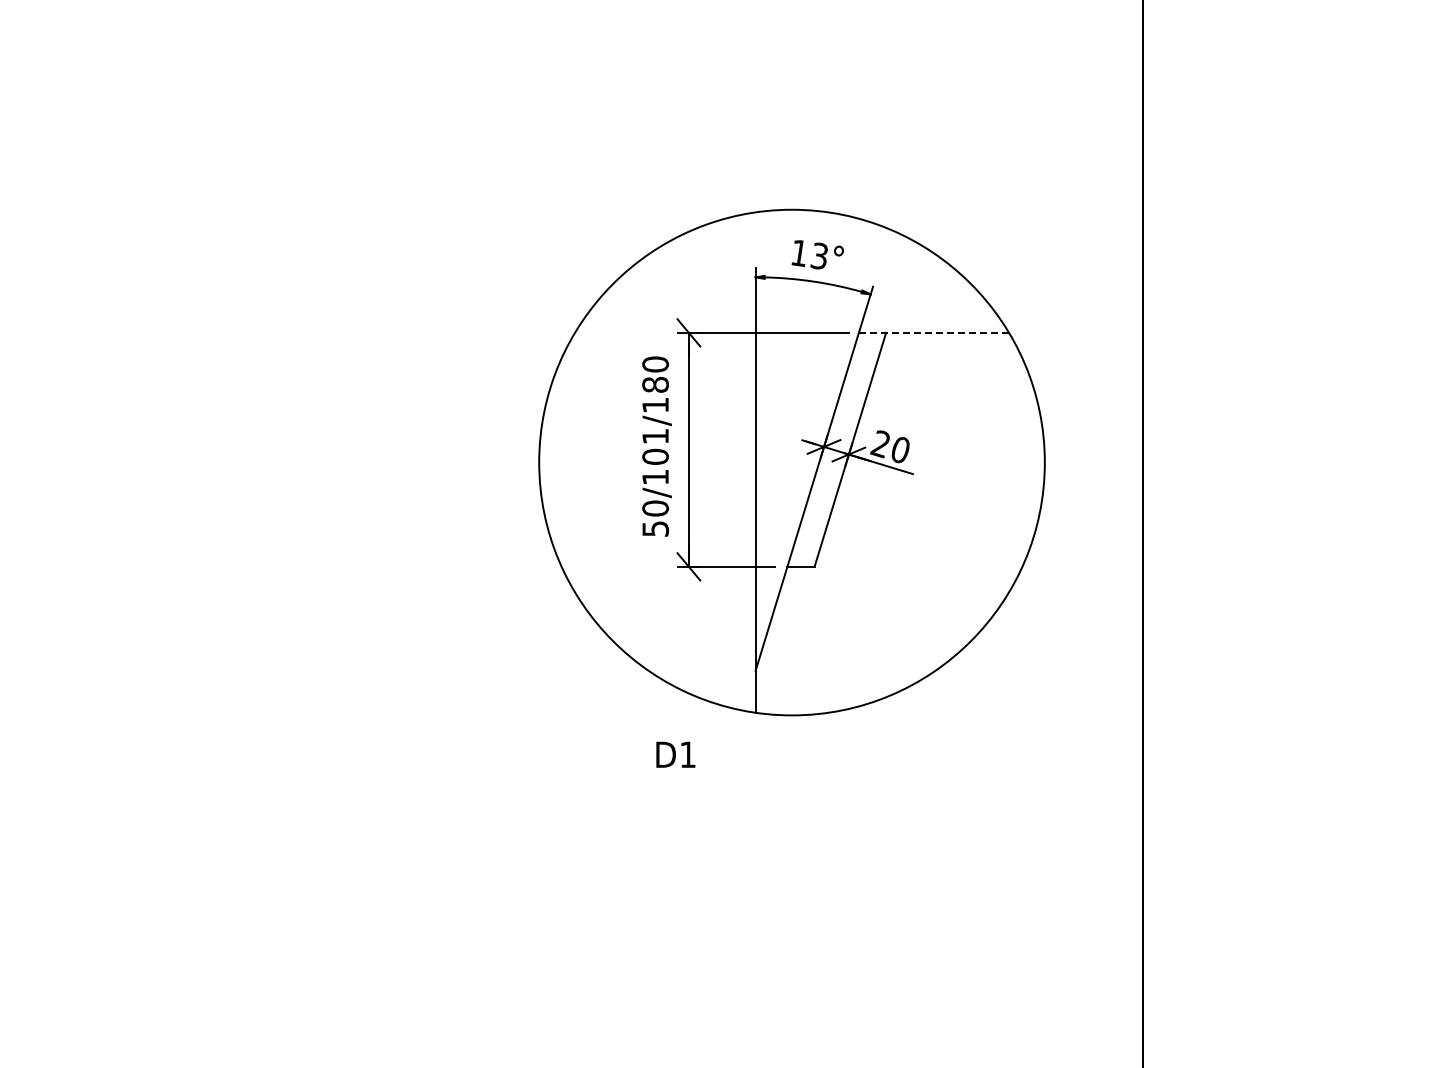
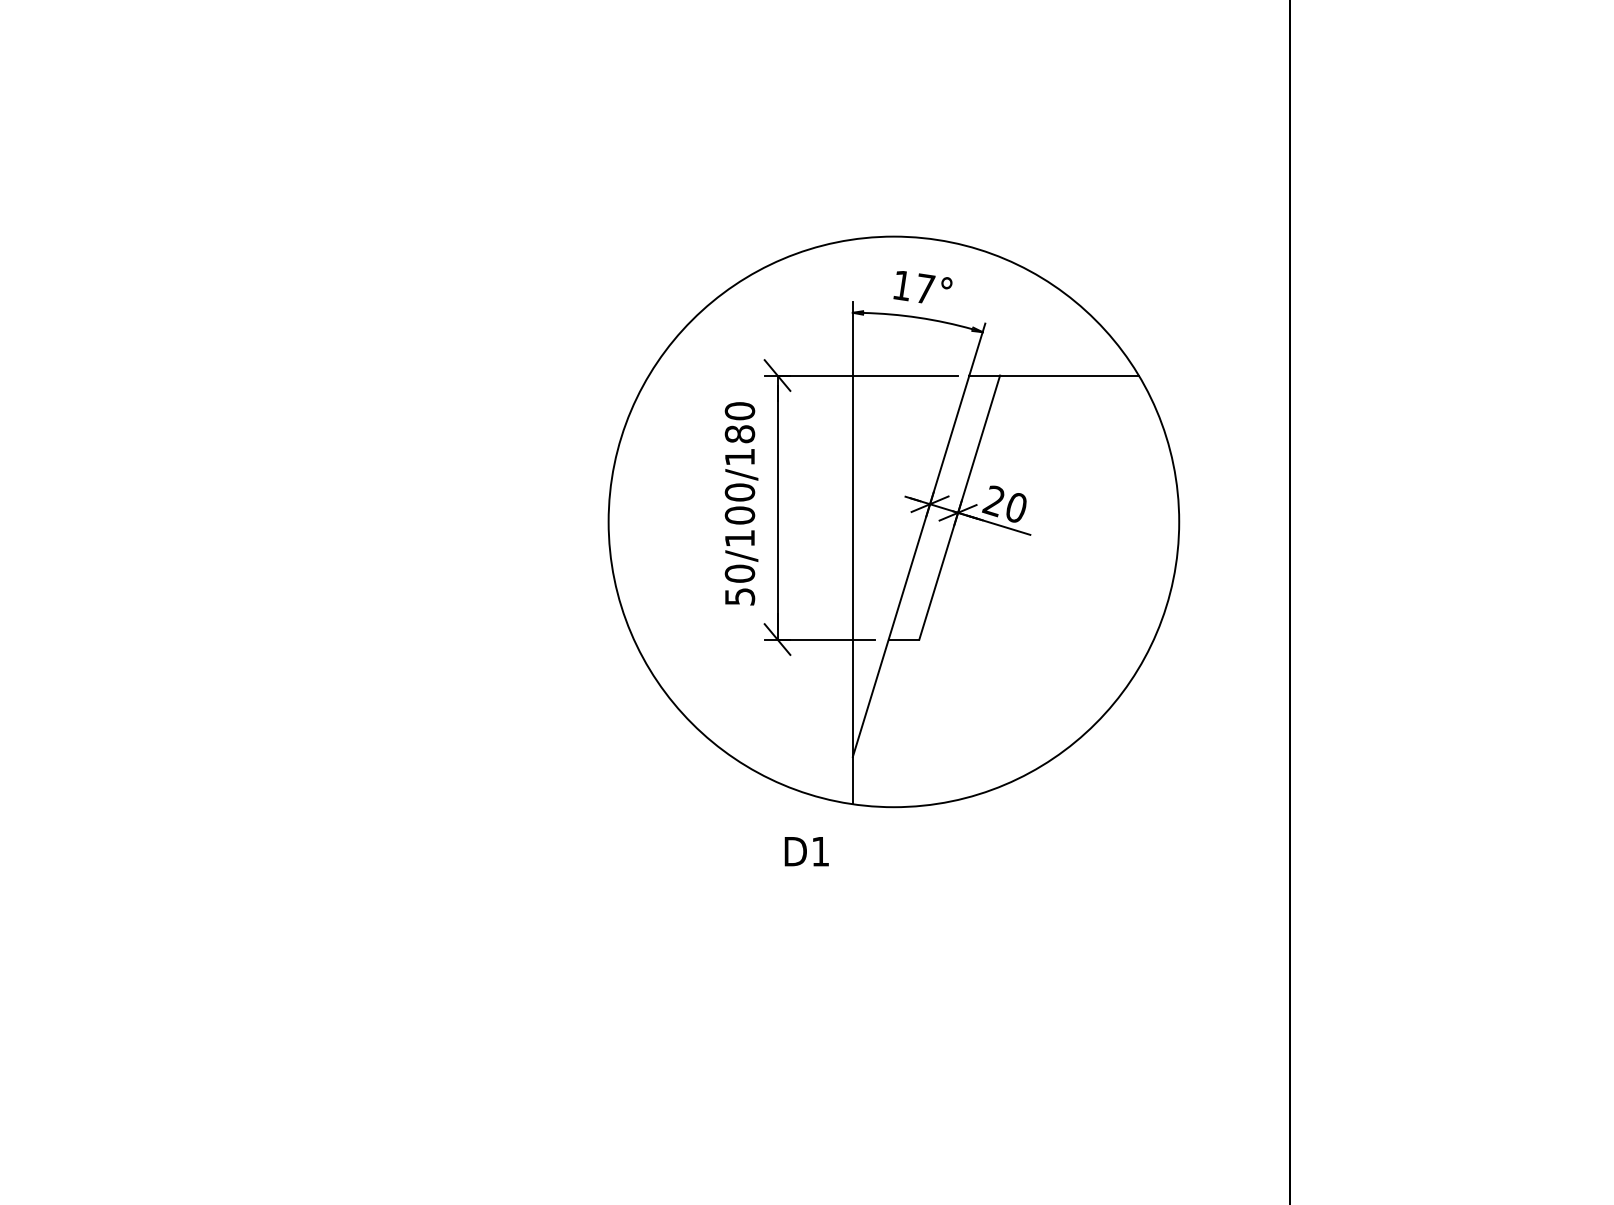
text: (819, 255) -> (924, 288), 13° -> 17°
line: (934, 332) -> (1054, 375), dashed -> solid
text: (655, 436) -> (739, 492), 50/101/180 -> 50/100/180
text: (675, 754) -> (806, 851), moved

